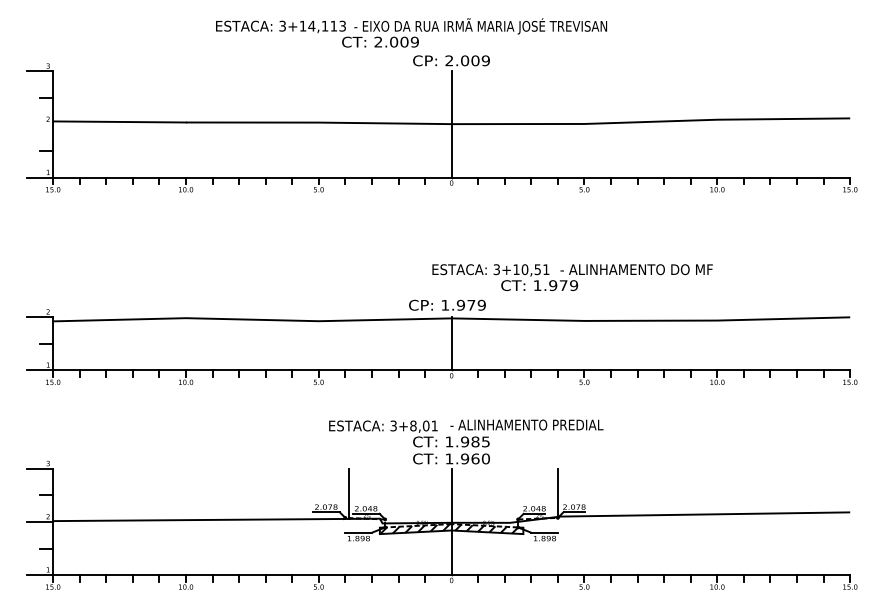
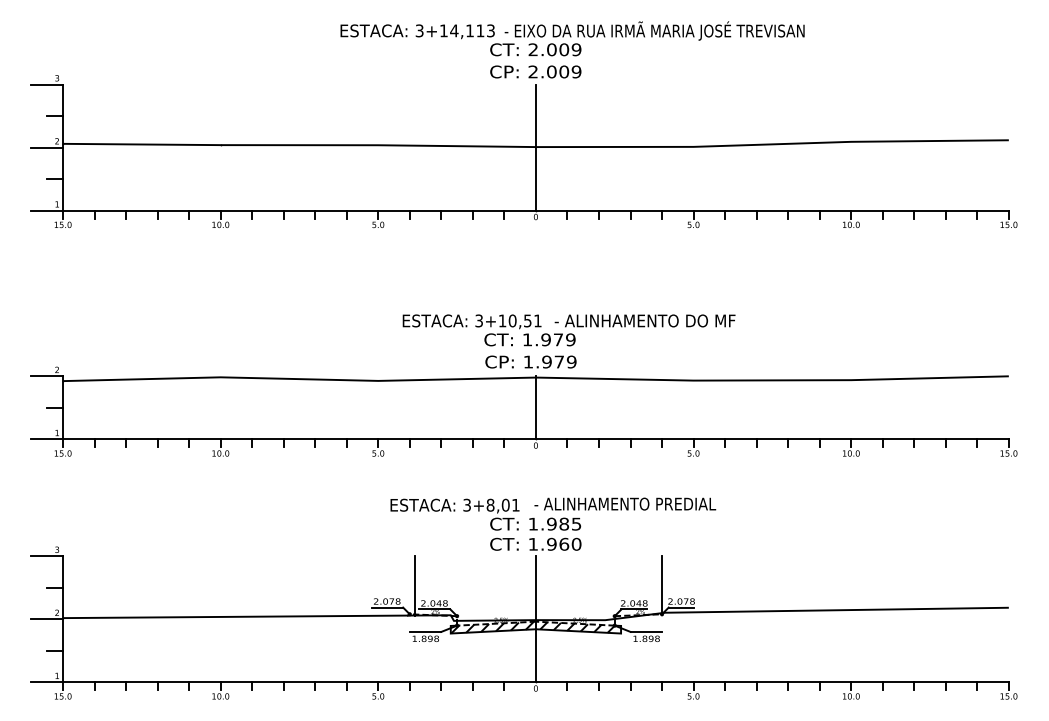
text: (411, 32) -> (572, 38), moved
line: (39, 124) -> (46, 147), added
text: (572, 277) -> (568, 330), moved

